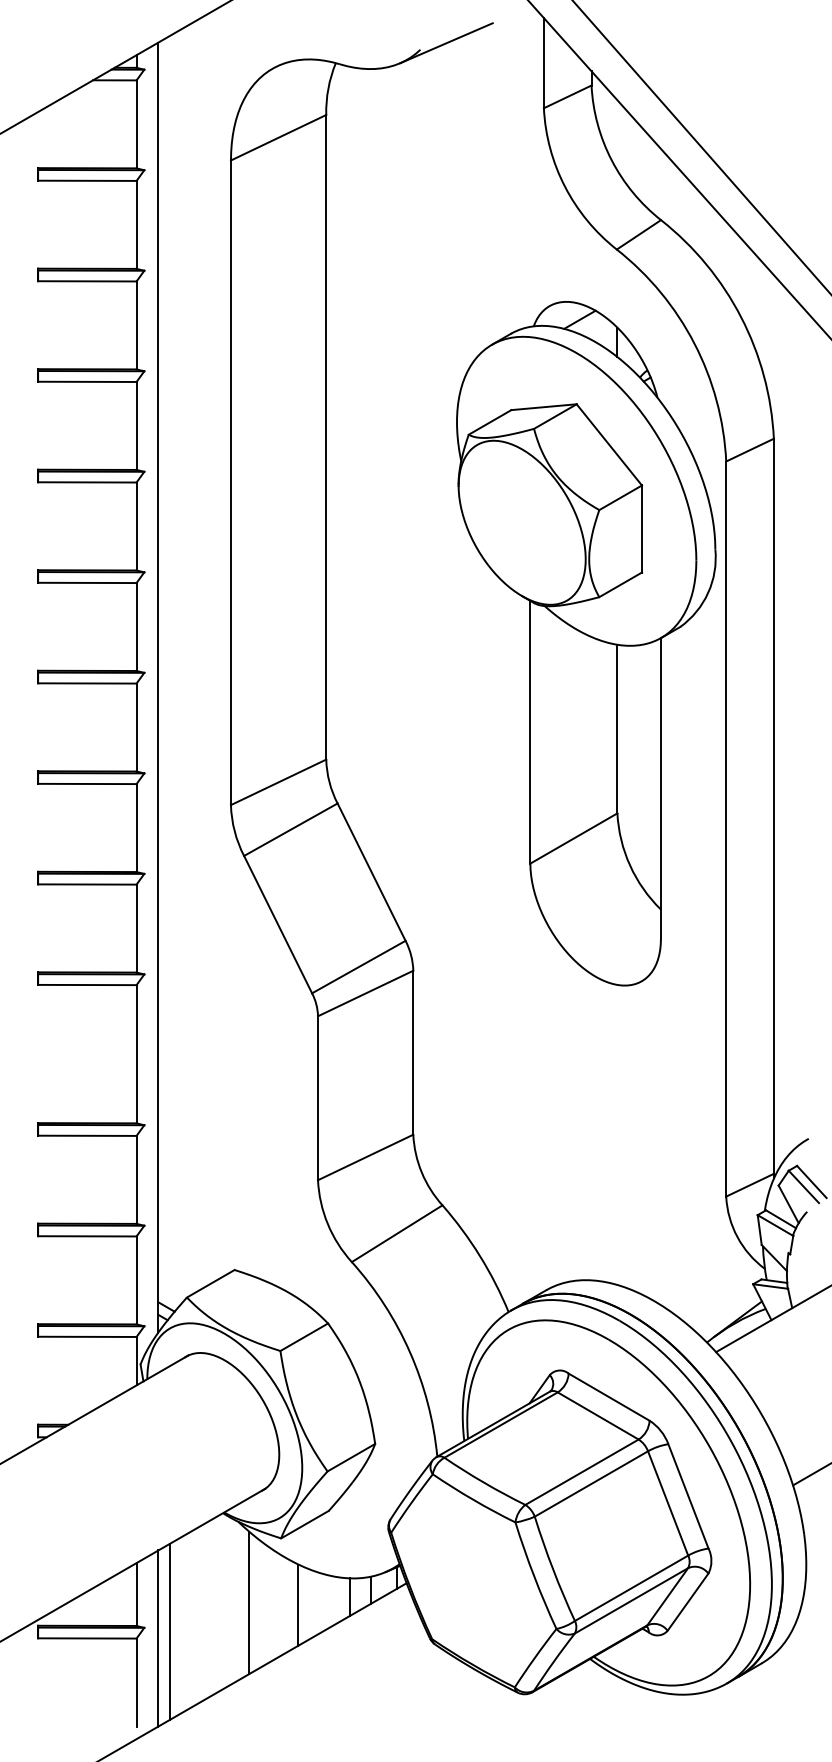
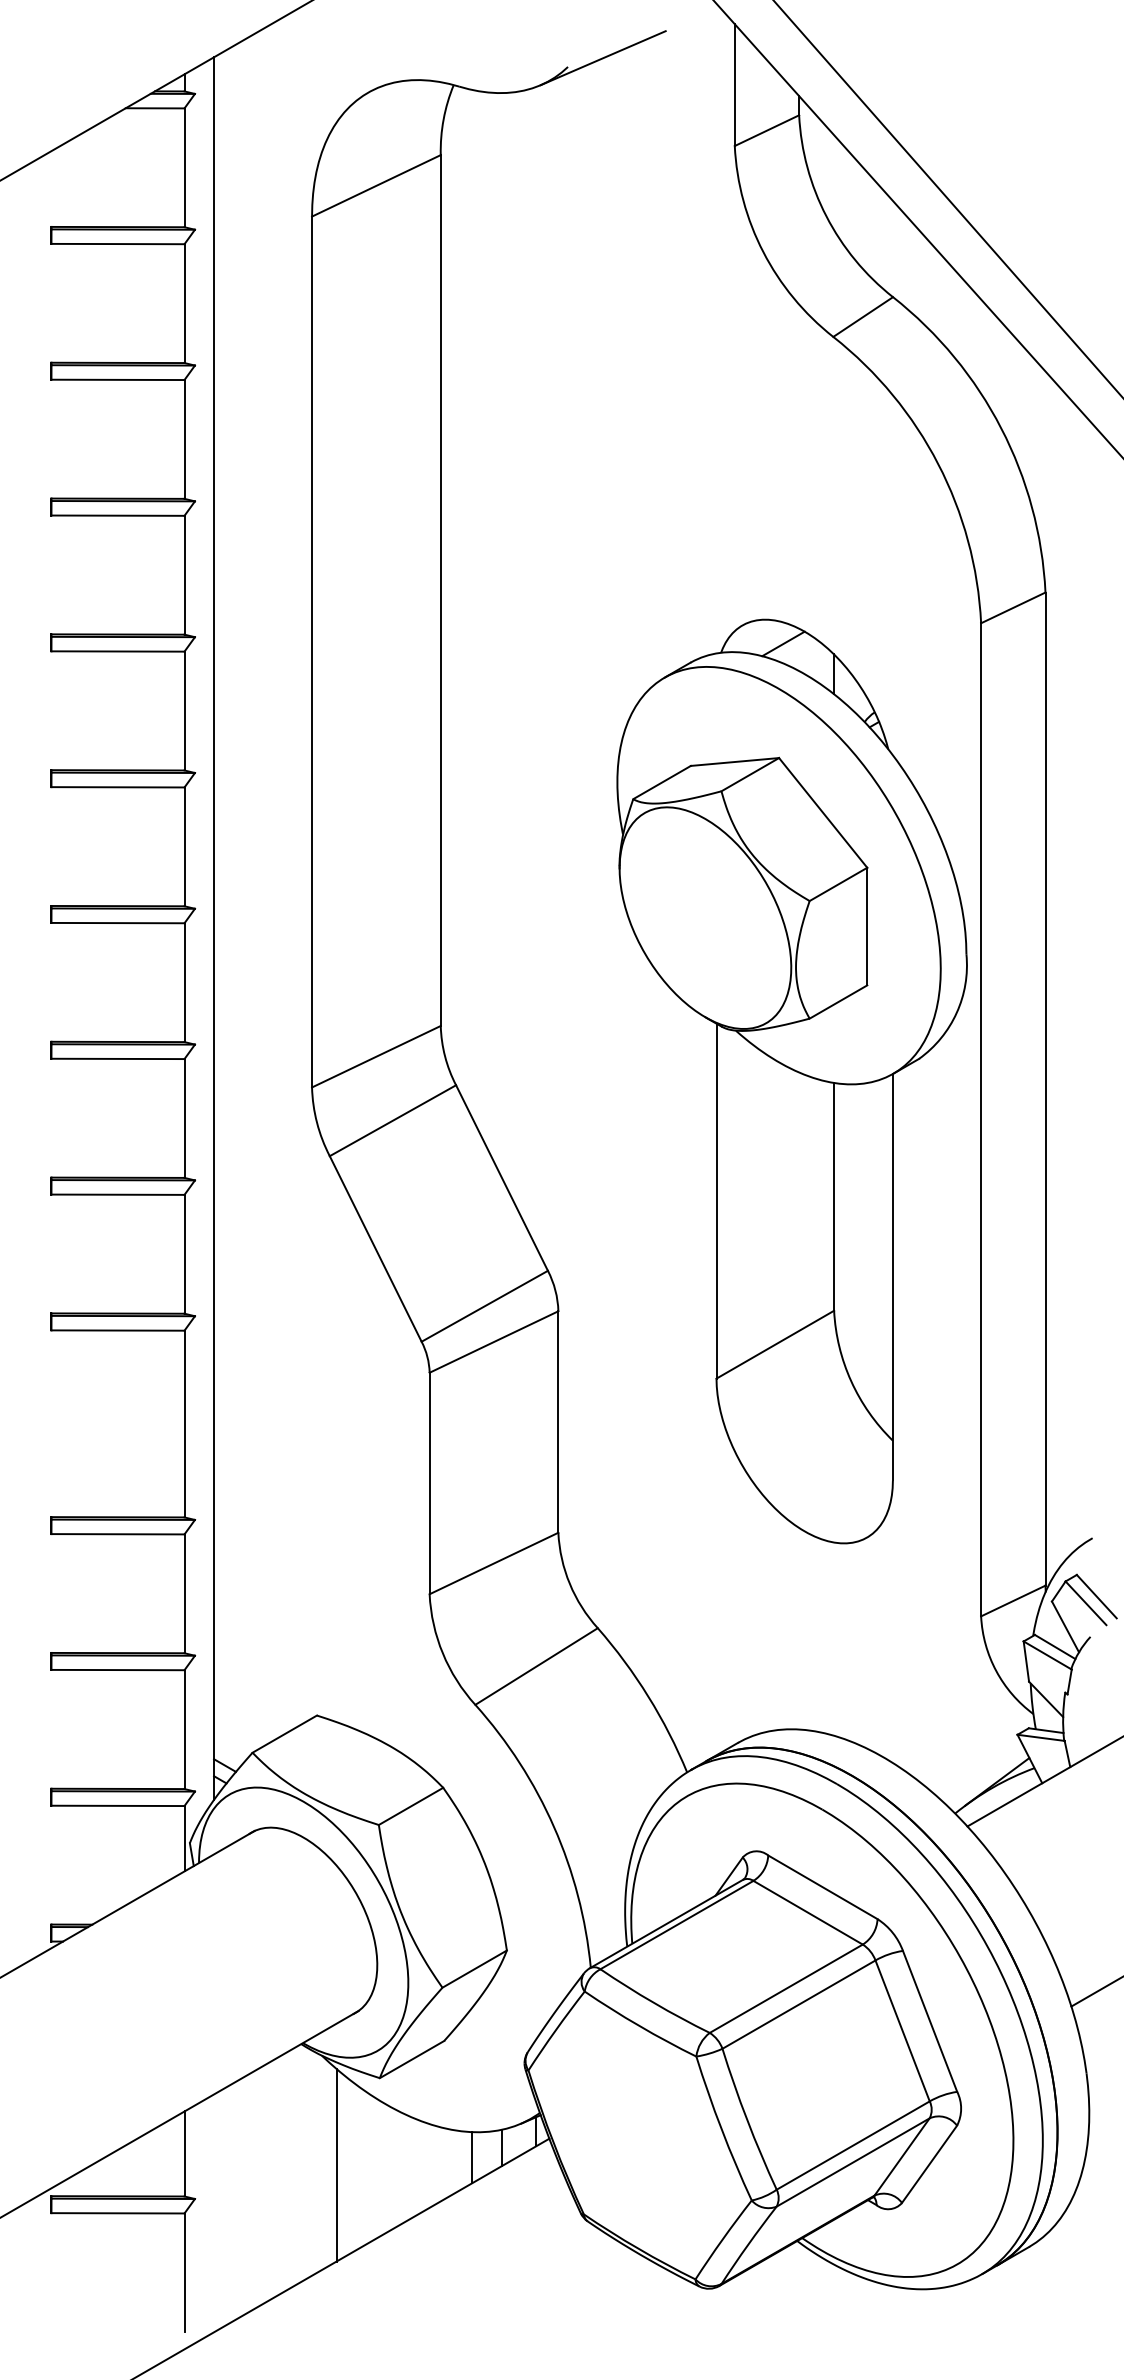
part: (586, 643) -> (792, 1081), moved
line: (298, 1604) -> (403, 2167), removed
line: (170, 1631) -> (230, 2203), removed
line: (158, 1638) -> (214, 2213), removed

